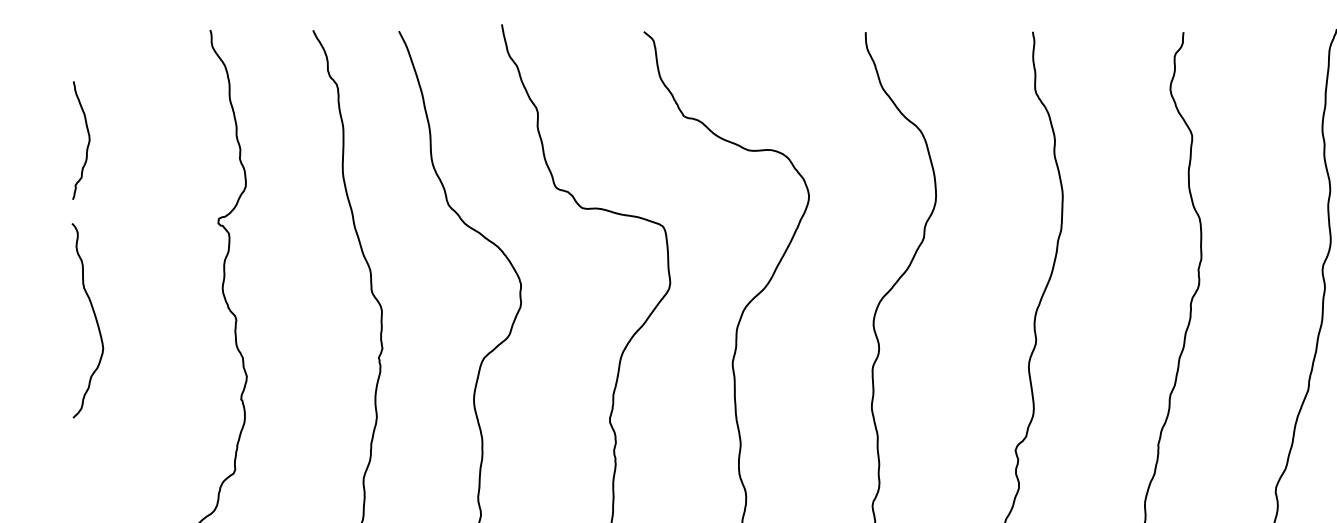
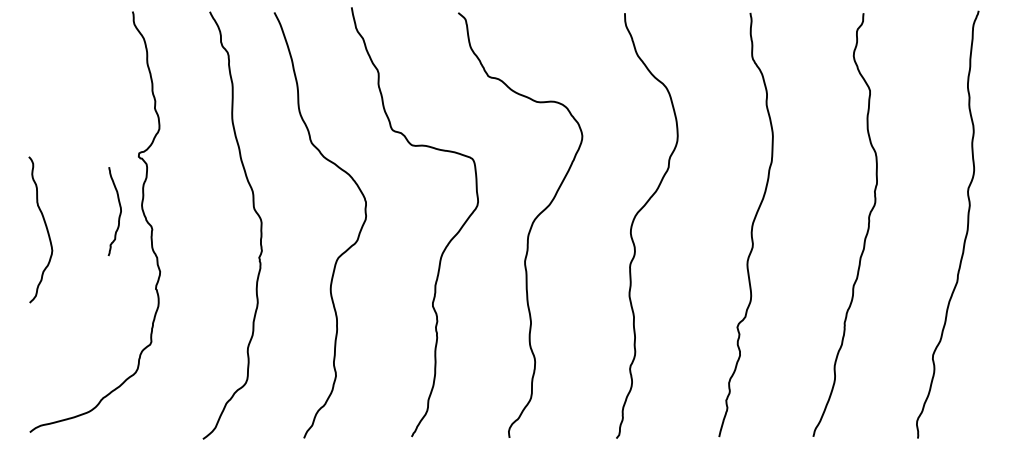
curve: (87, 143) -> (119, 213), moved

